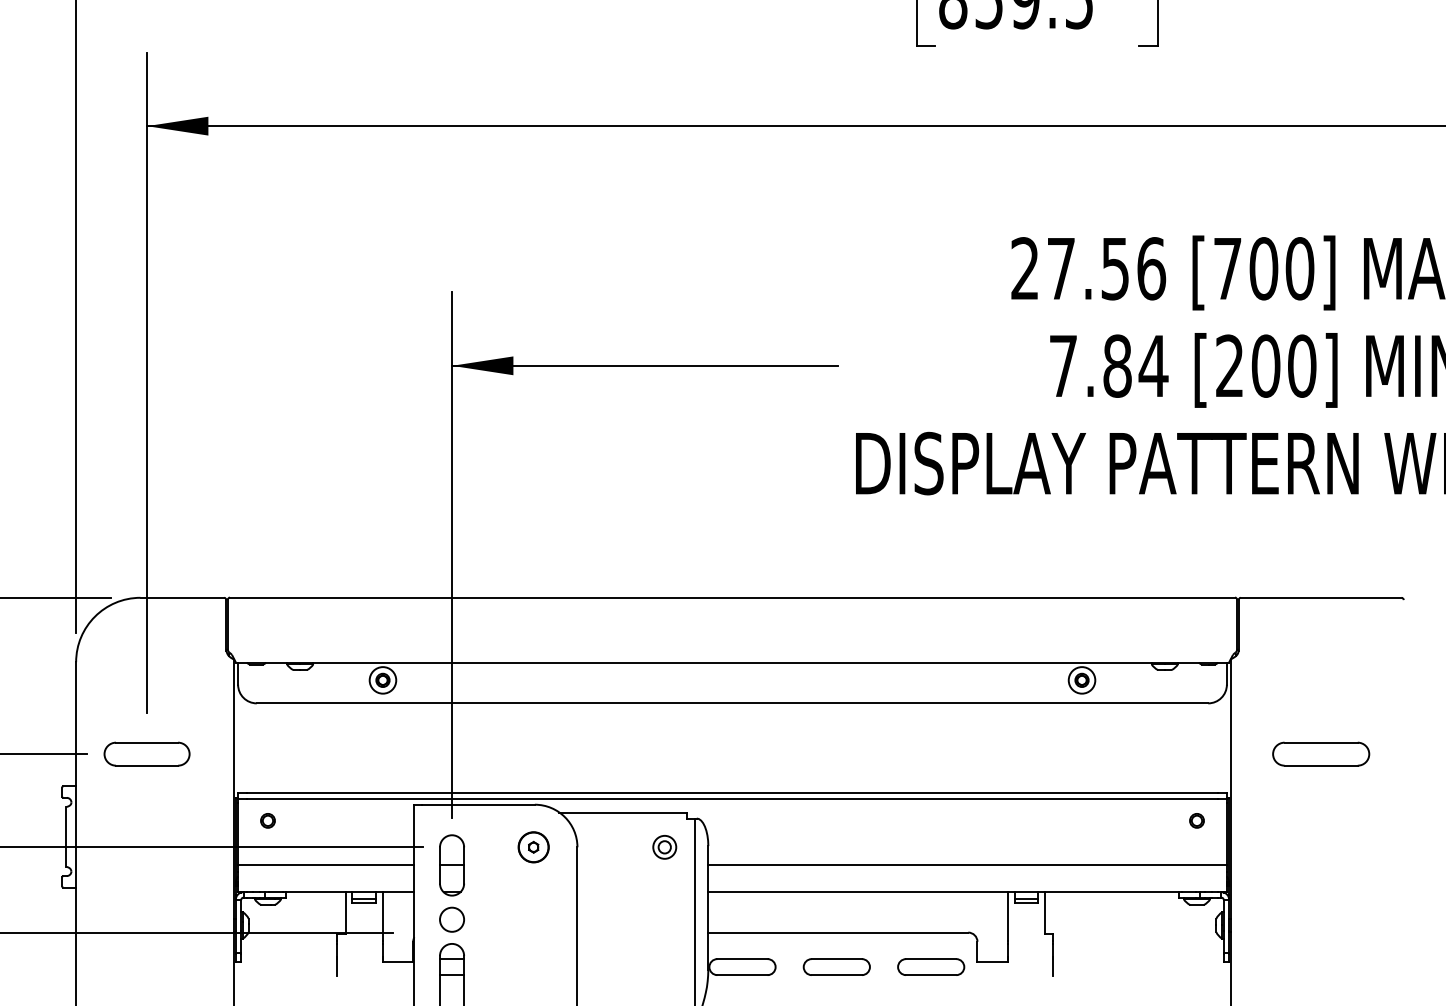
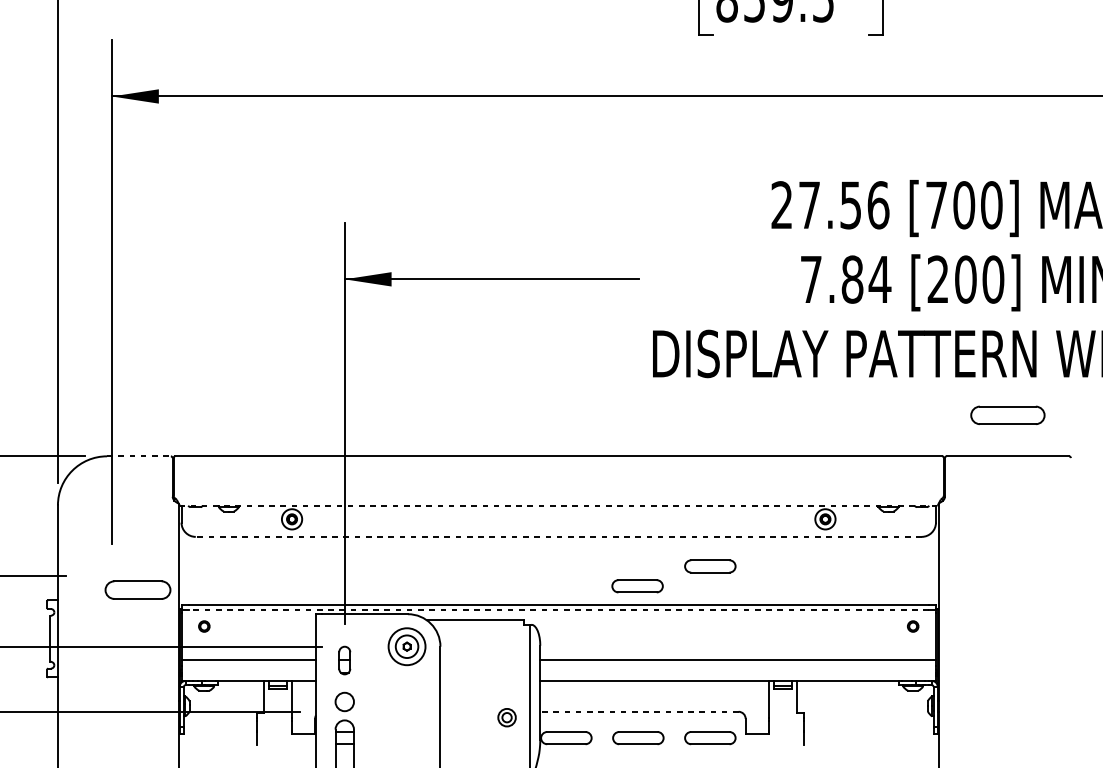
line: (182, 597) -> (139, 456), solid -> dashed
line: (732, 662) -> (558, 505), solid -> dashed
line: (732, 703) -> (558, 536), solid -> dashed
part: (931, 741) -> (710, 565), added
part: (146, 753) -> (137, 589), moved
part: (1321, 753) -> (1008, 414), moved
part: (835, 767) -> (637, 585), added
line: (732, 798) -> (558, 609), solid -> dashed
circle: (533, 847) -> (406, 646), size x1.6
part: (664, 847) -> (506, 717), moved
part: (451, 865) -> (344, 660), size x0.6
line: (838, 932) -> (639, 711), solid -> dashed

